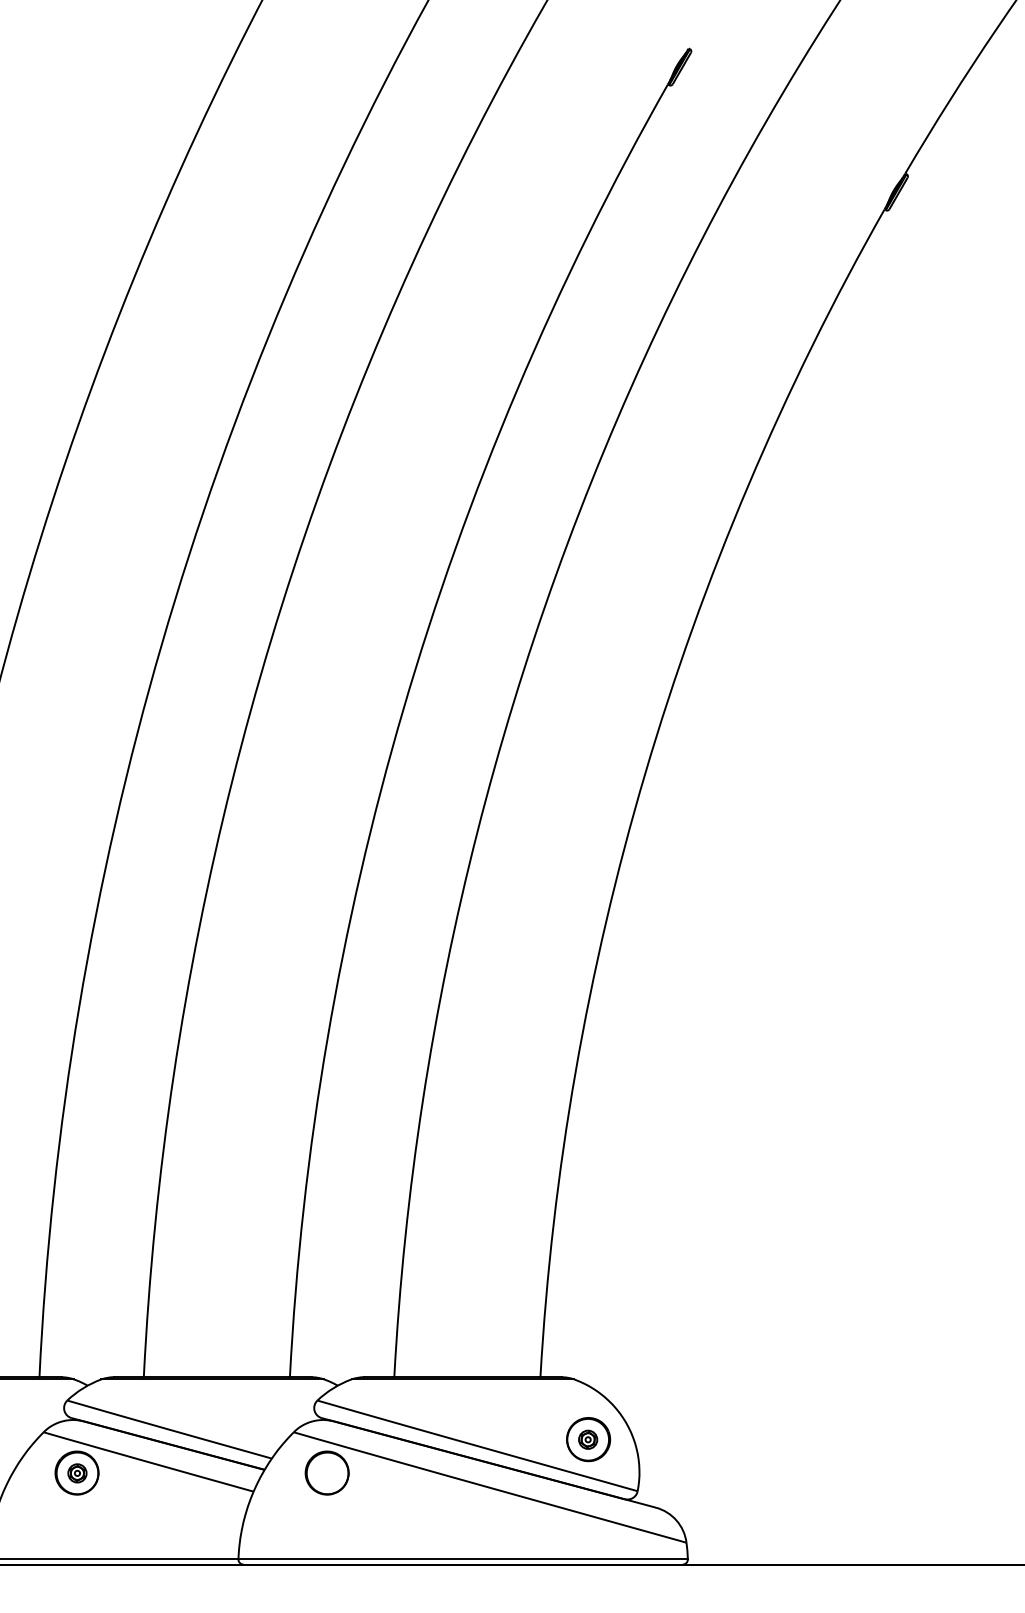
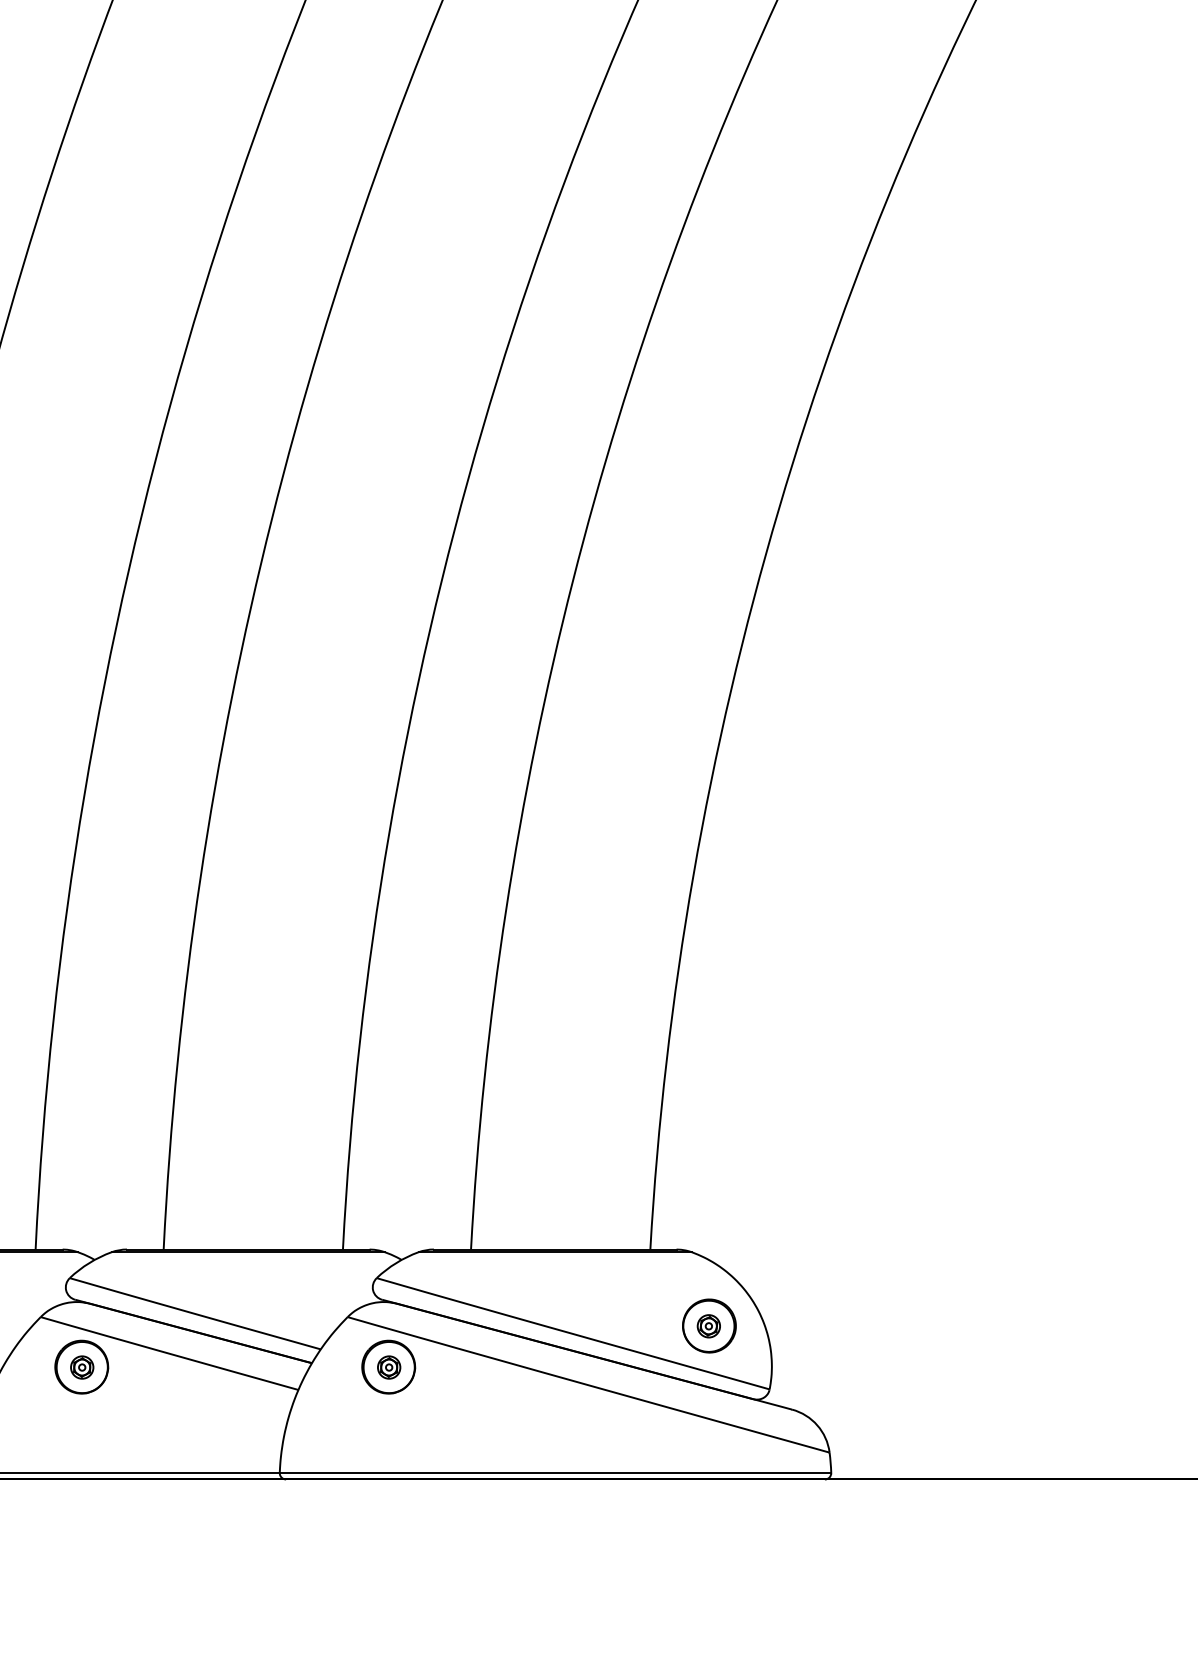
part: (327, 1473) -> (389, 1367), added

